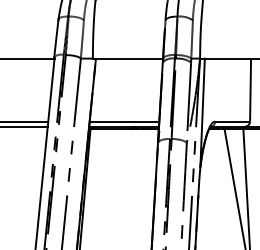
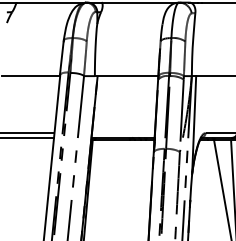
line: (123, 122) -> (122, 133), removed

